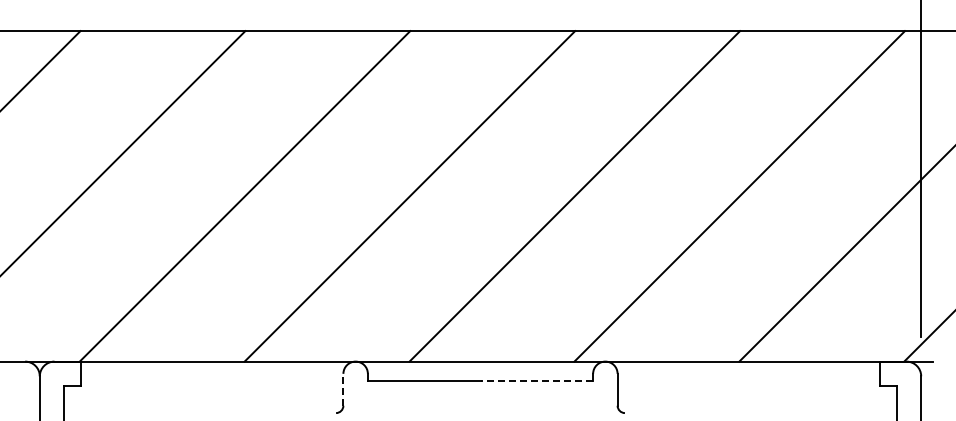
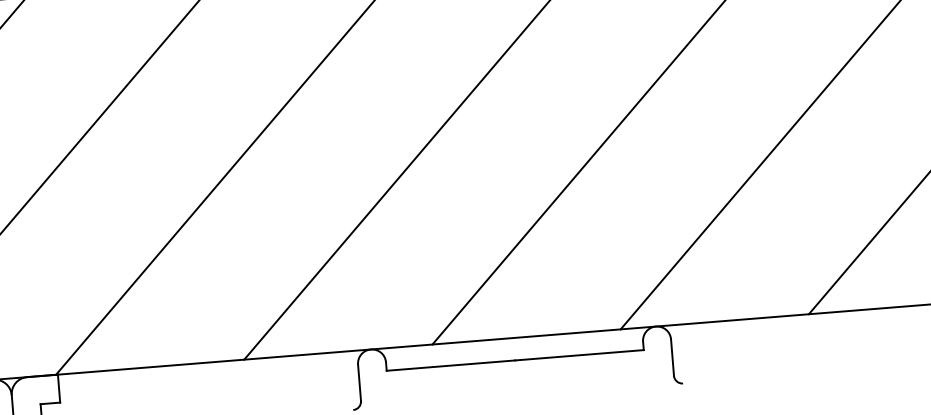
line: (536, 381) -> (579, 355), dashed -> solid
line: (343, 389) -> (359, 382), dashed -> solid

